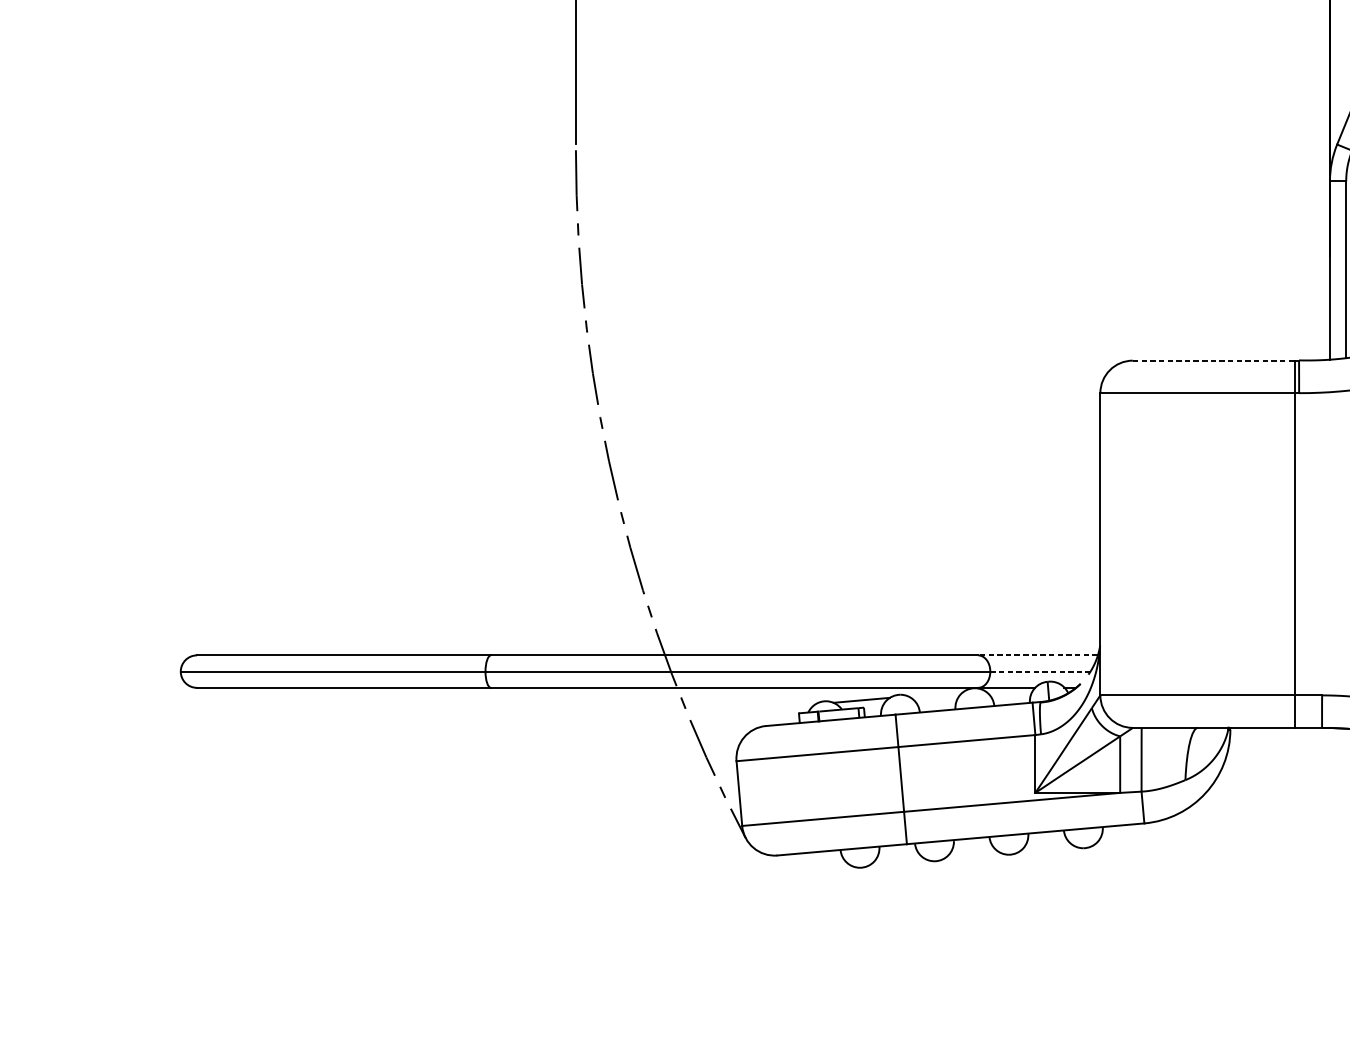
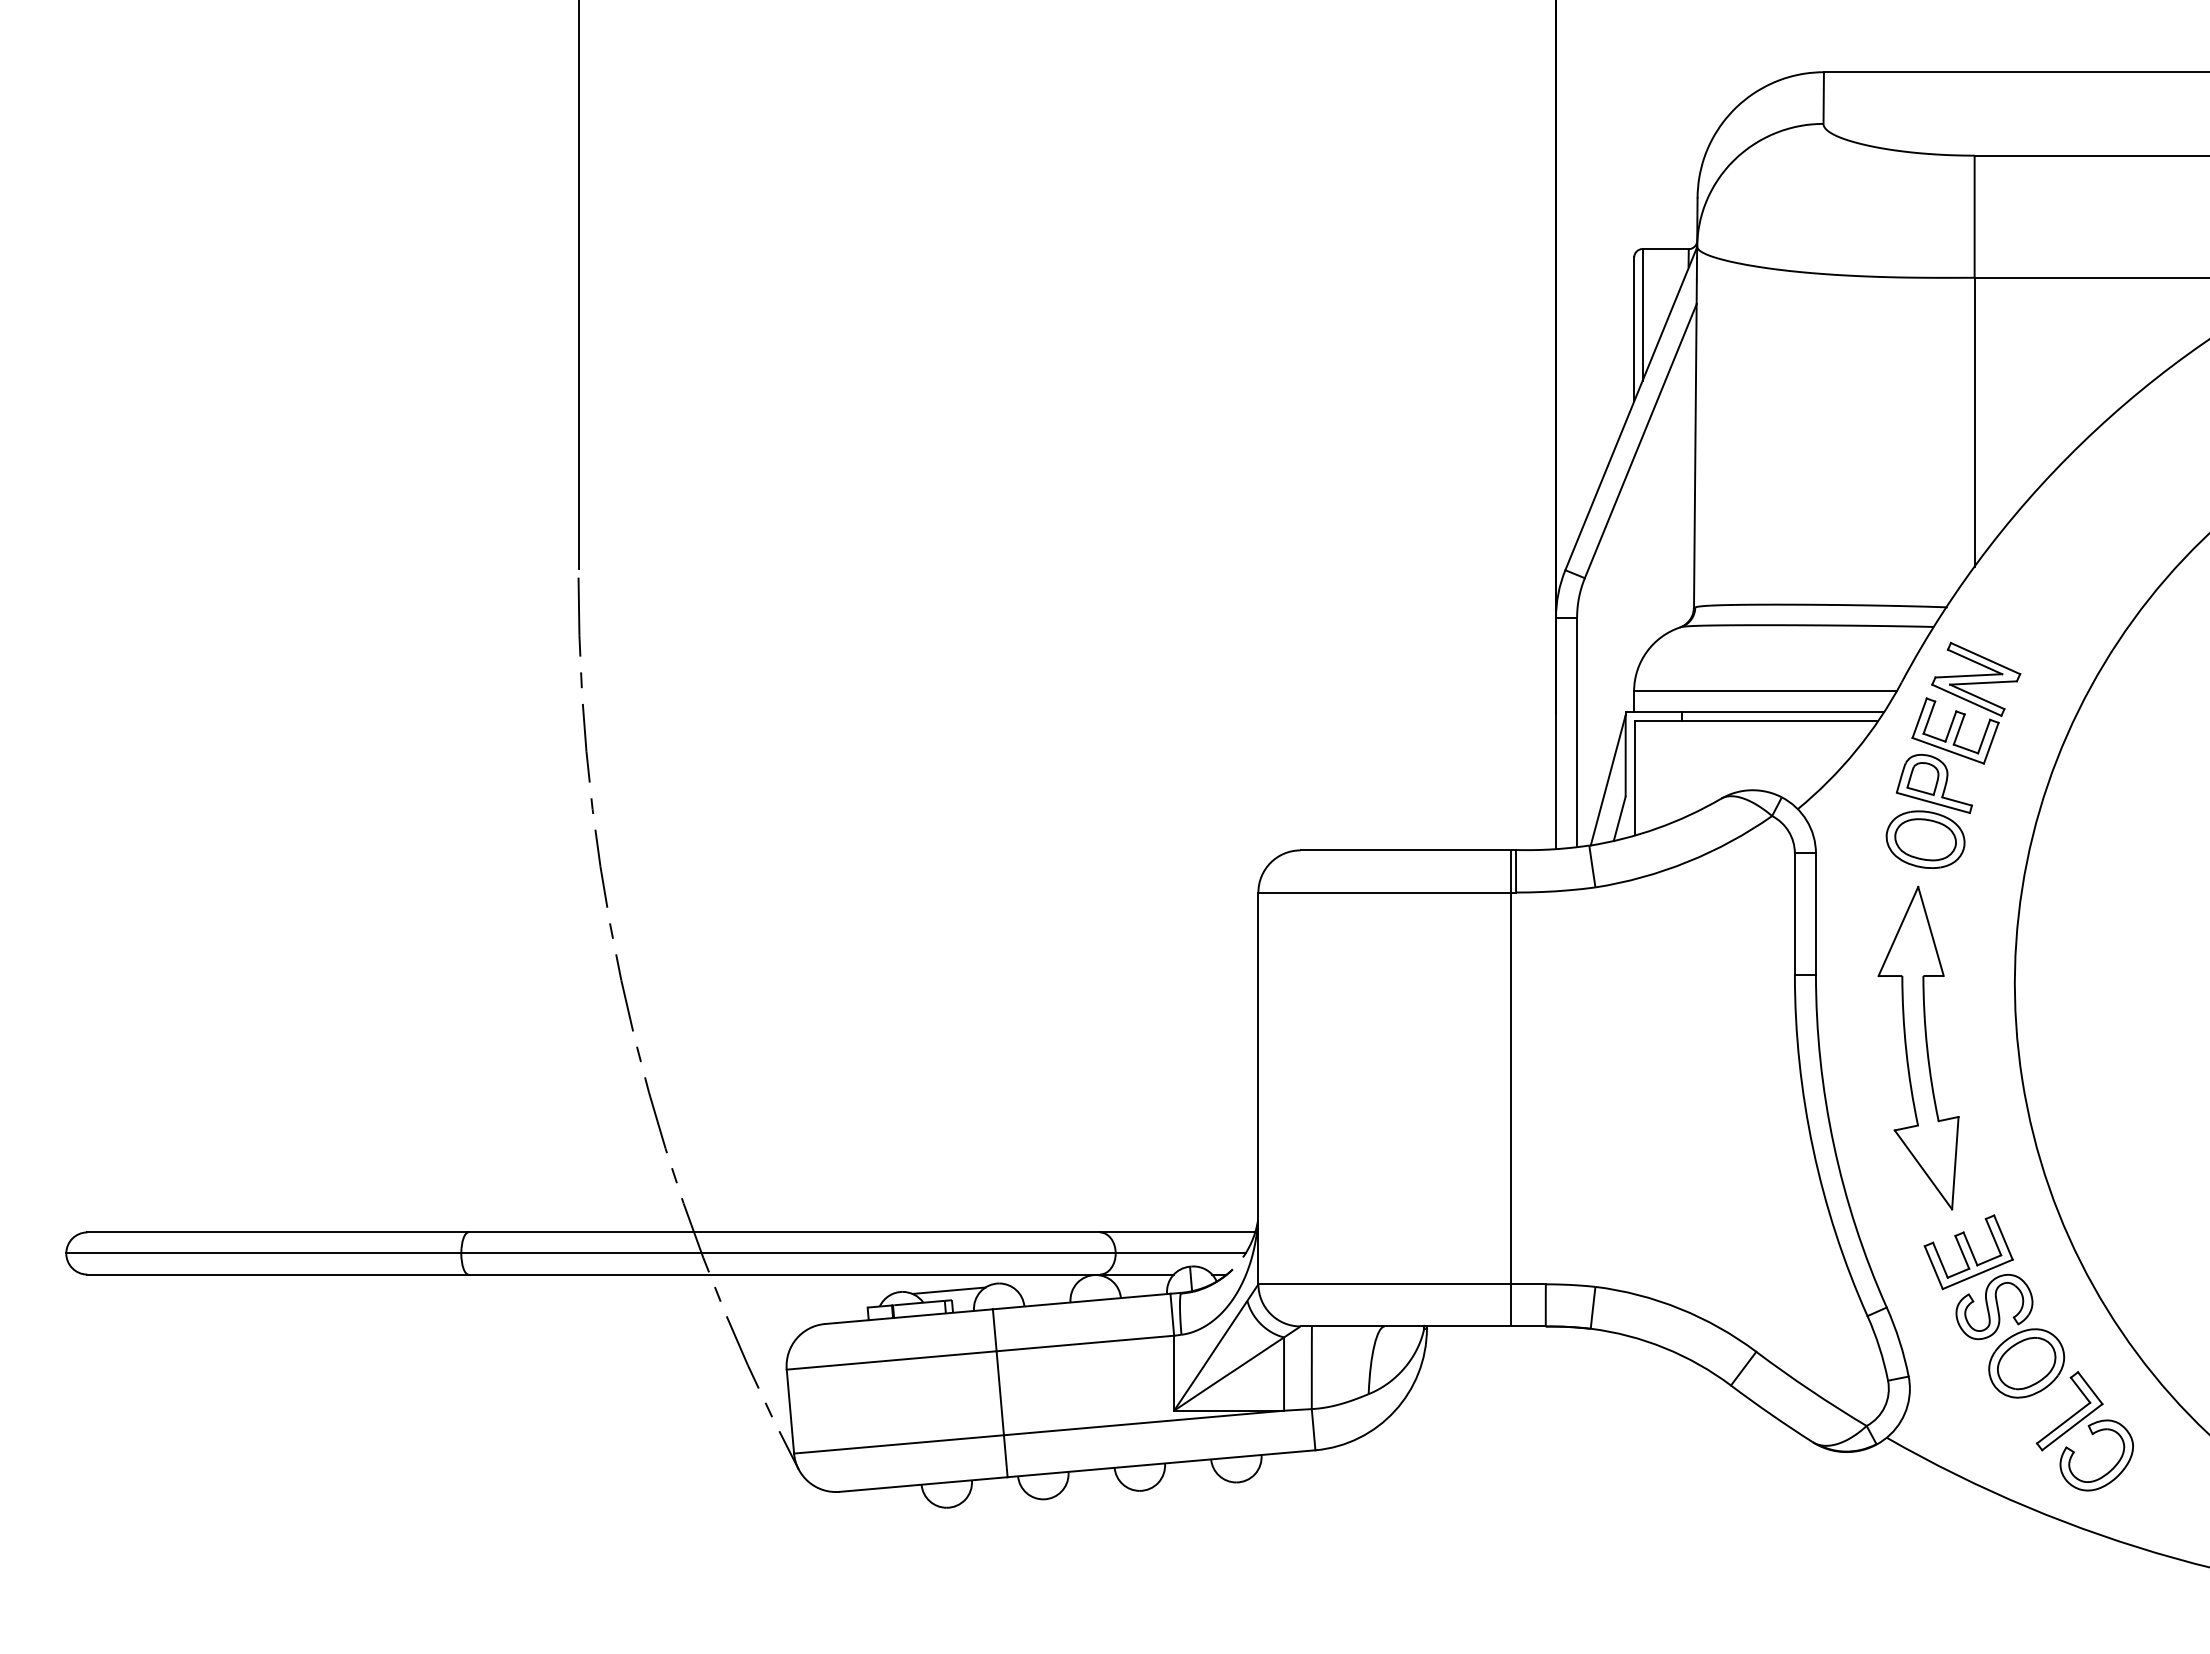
line: (1214, 360) -> (1406, 850), dashed -> solid
line: (1037, 655) -> (1176, 1232), dashed -> solid
line: (1040, 671) -> (1180, 1253), dashed -> solid

